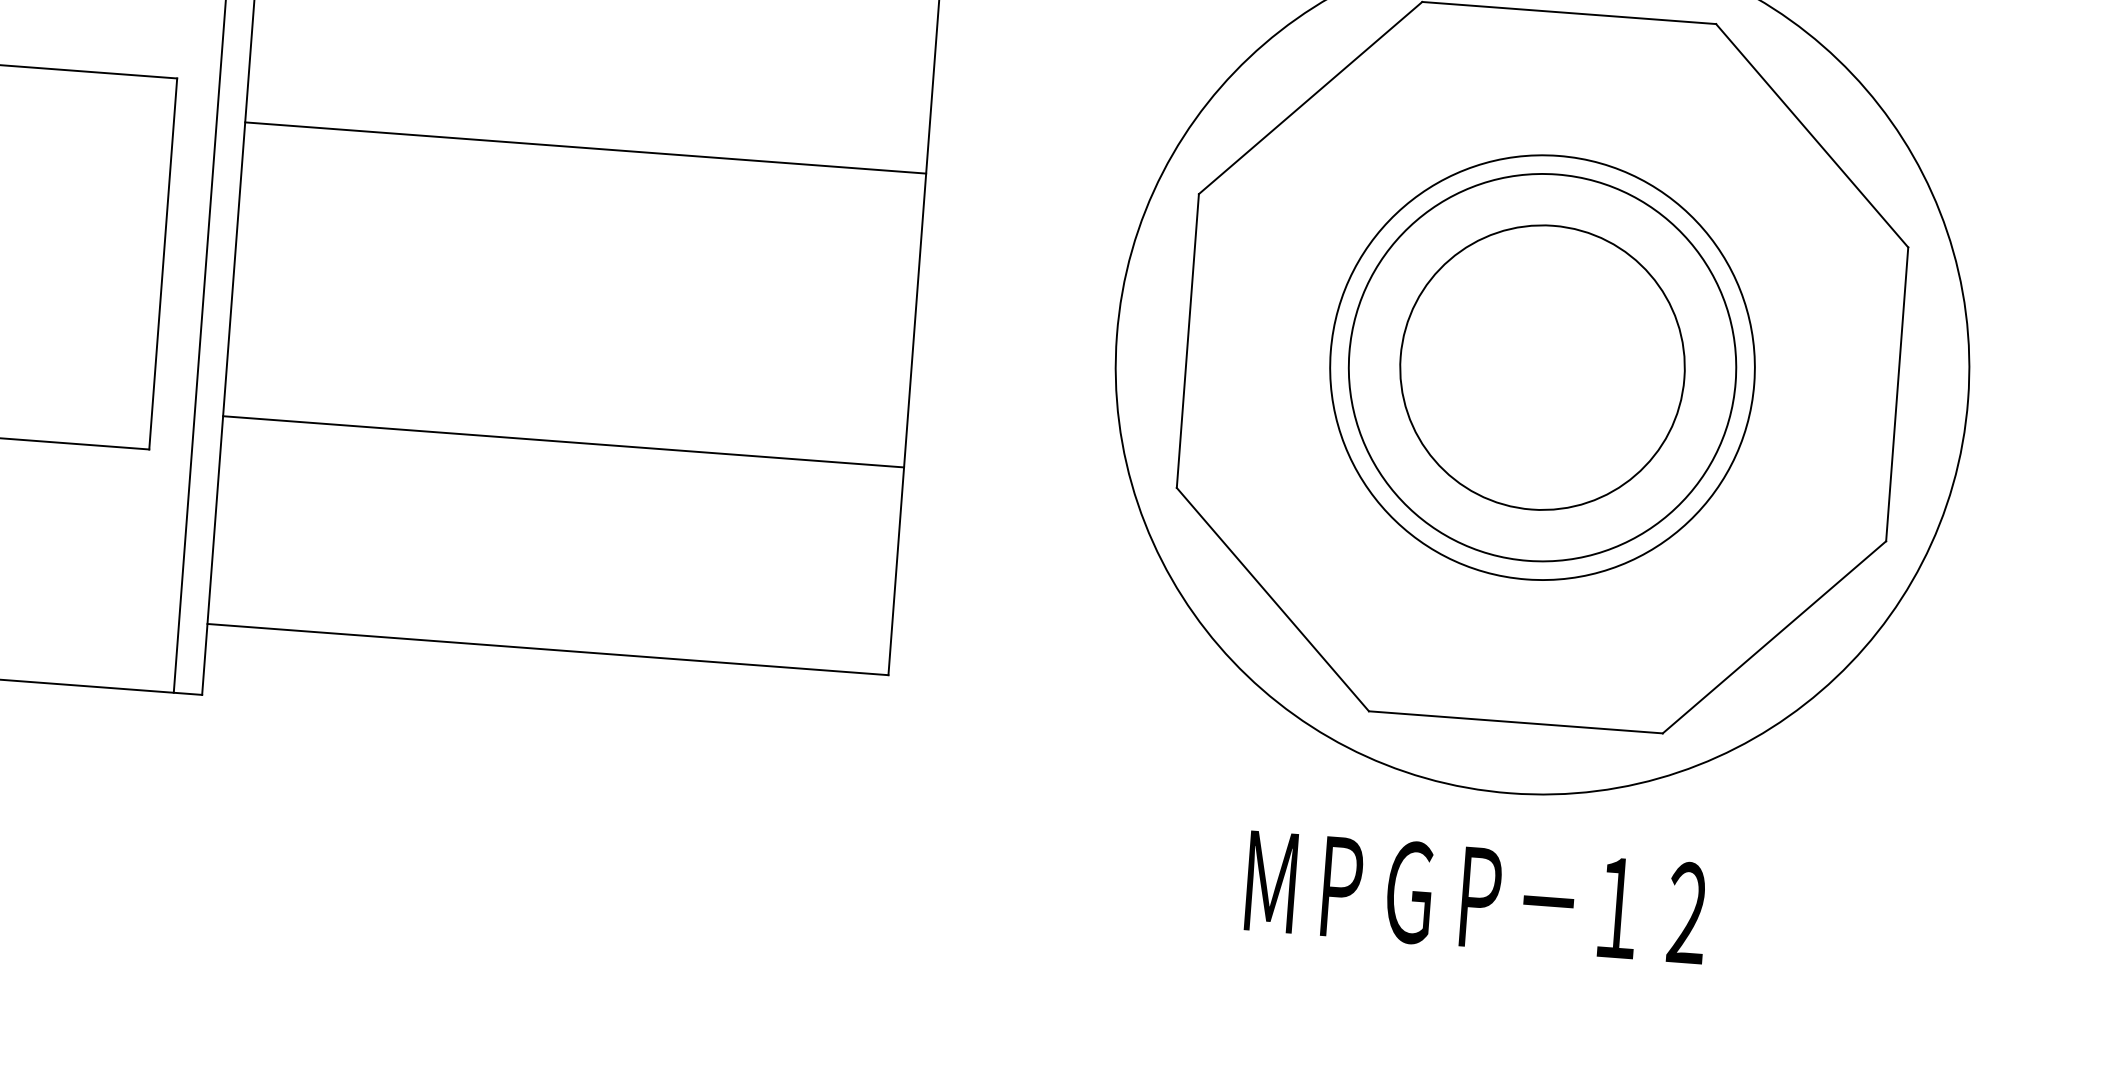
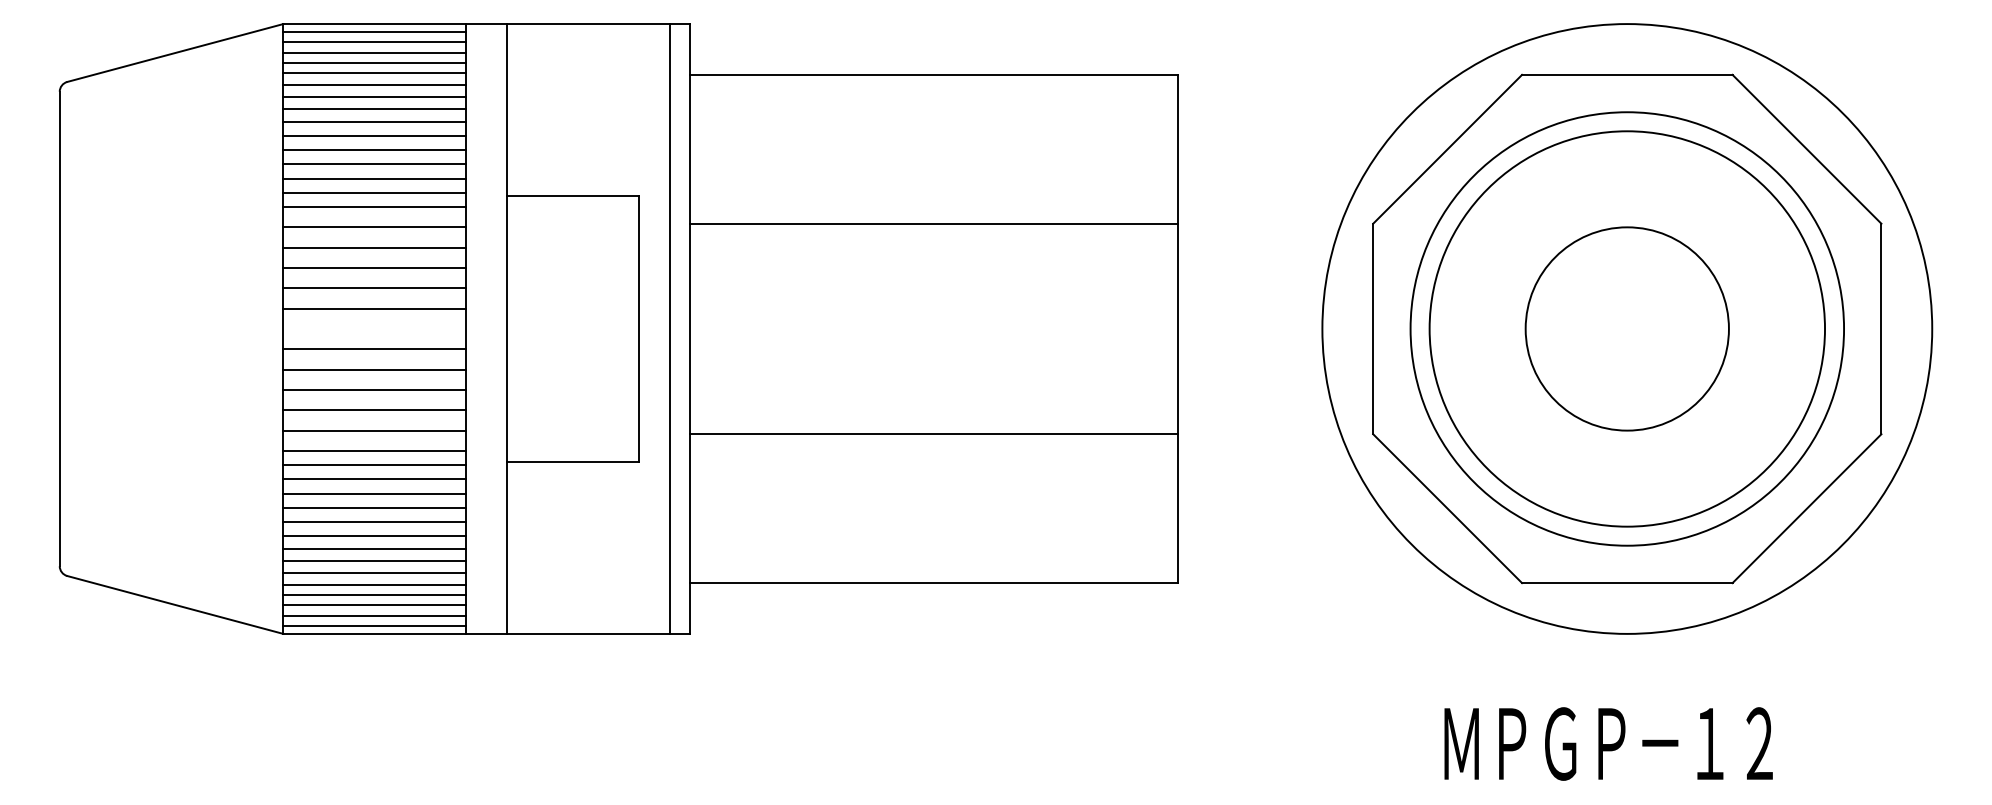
circle: (1542, 367) -> (1627, 328), size x1.43
circle: (1542, 367) -> (1627, 328), size x1.43
text: (1476, 896) -> (1608, 743), moved

